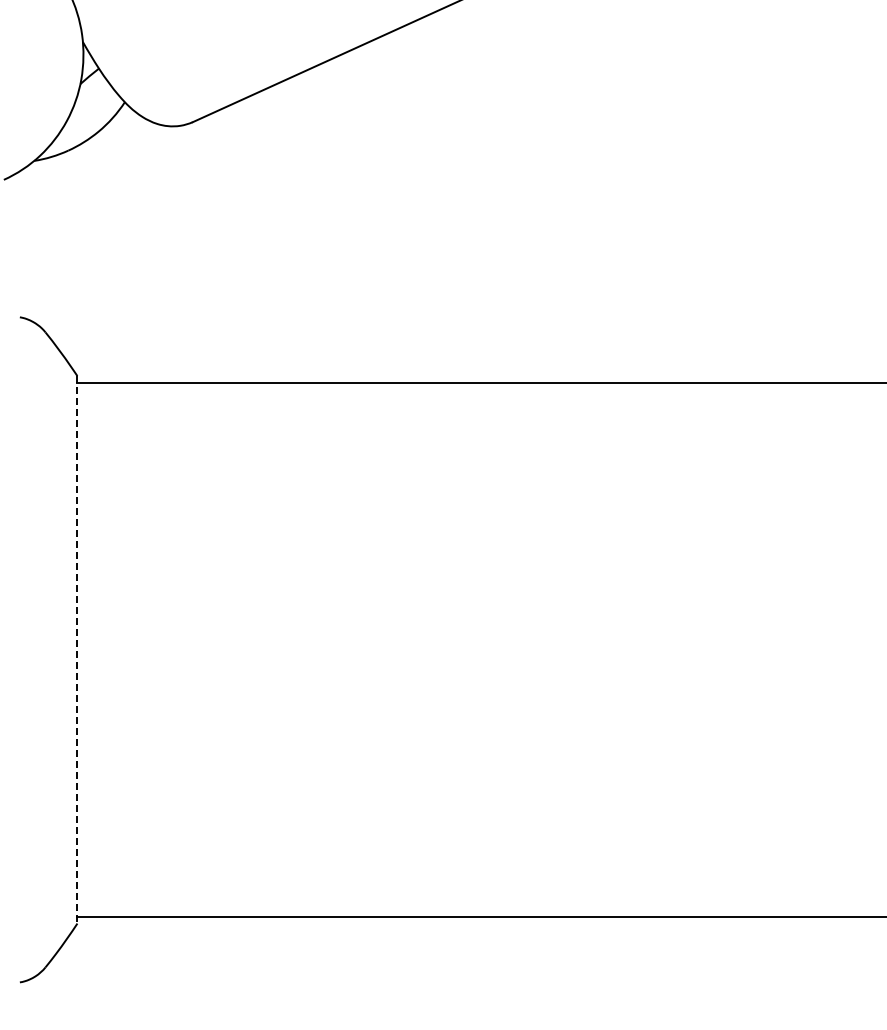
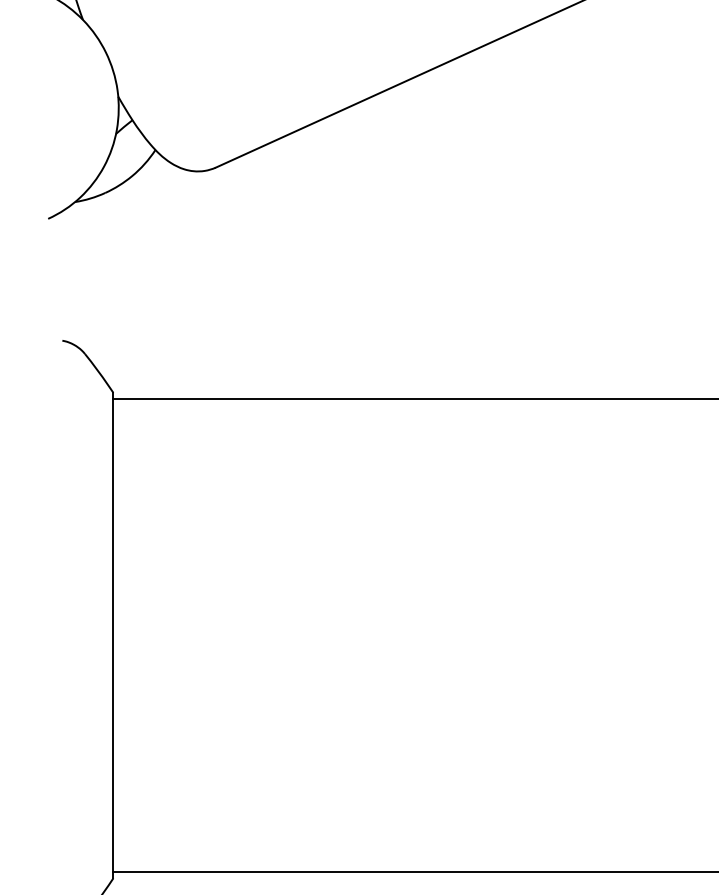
line: (77, 649) -> (113, 635), dashed -> solid

